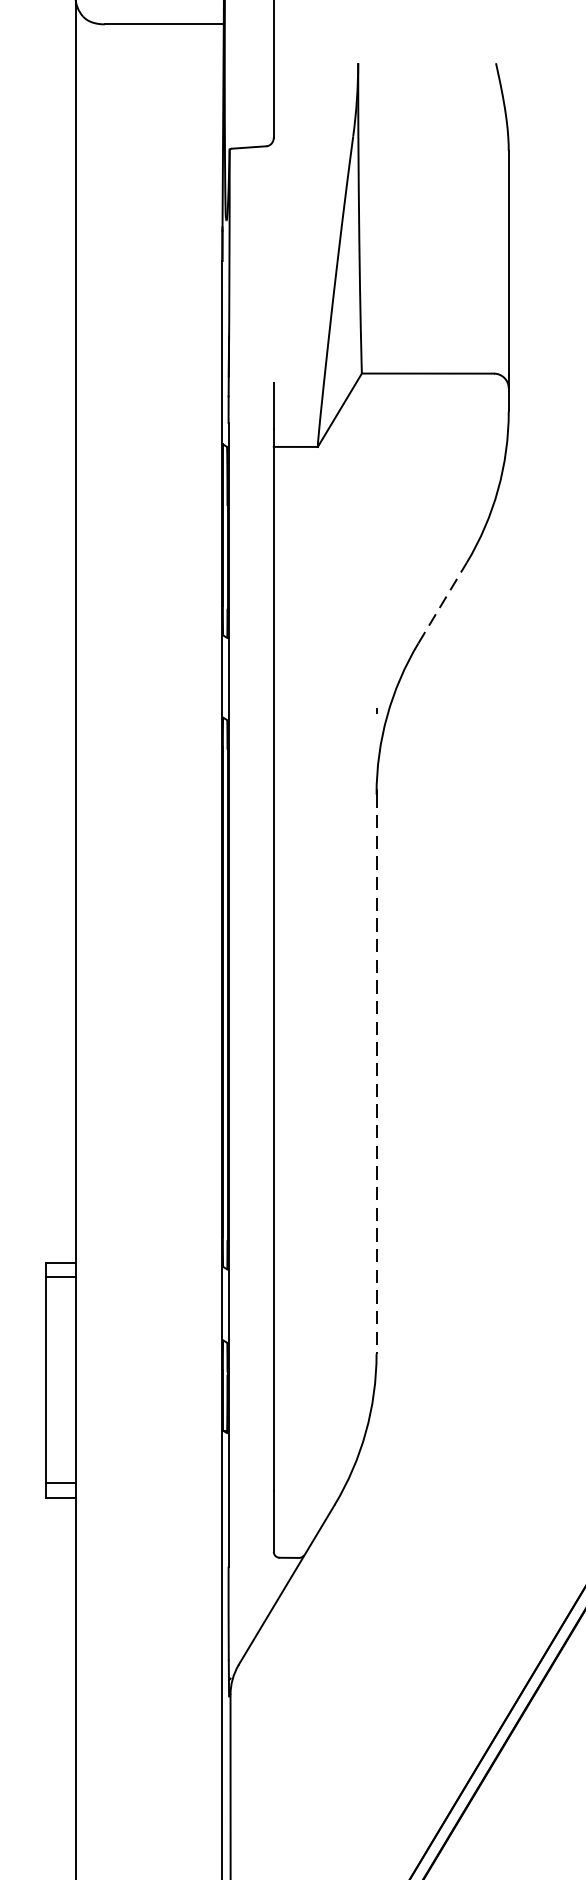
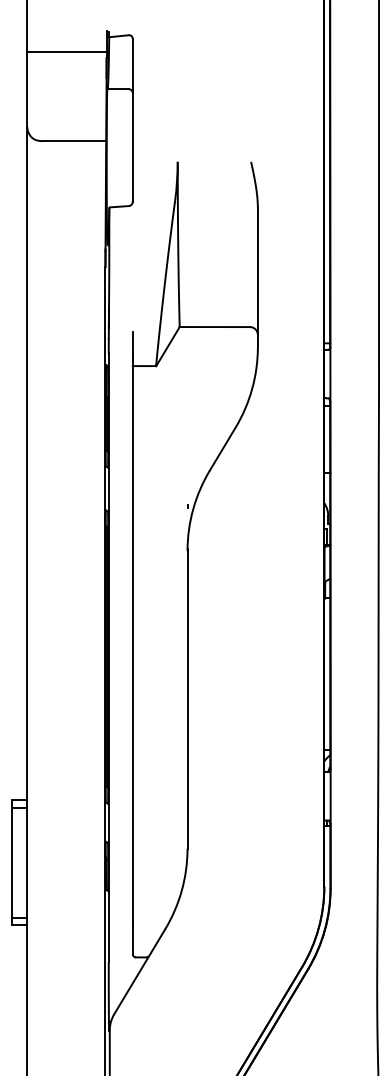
line: (442, 601) -> (222, 448), dashed -> solid
line: (376, 1073) -> (187, 699), dashed -> solid

